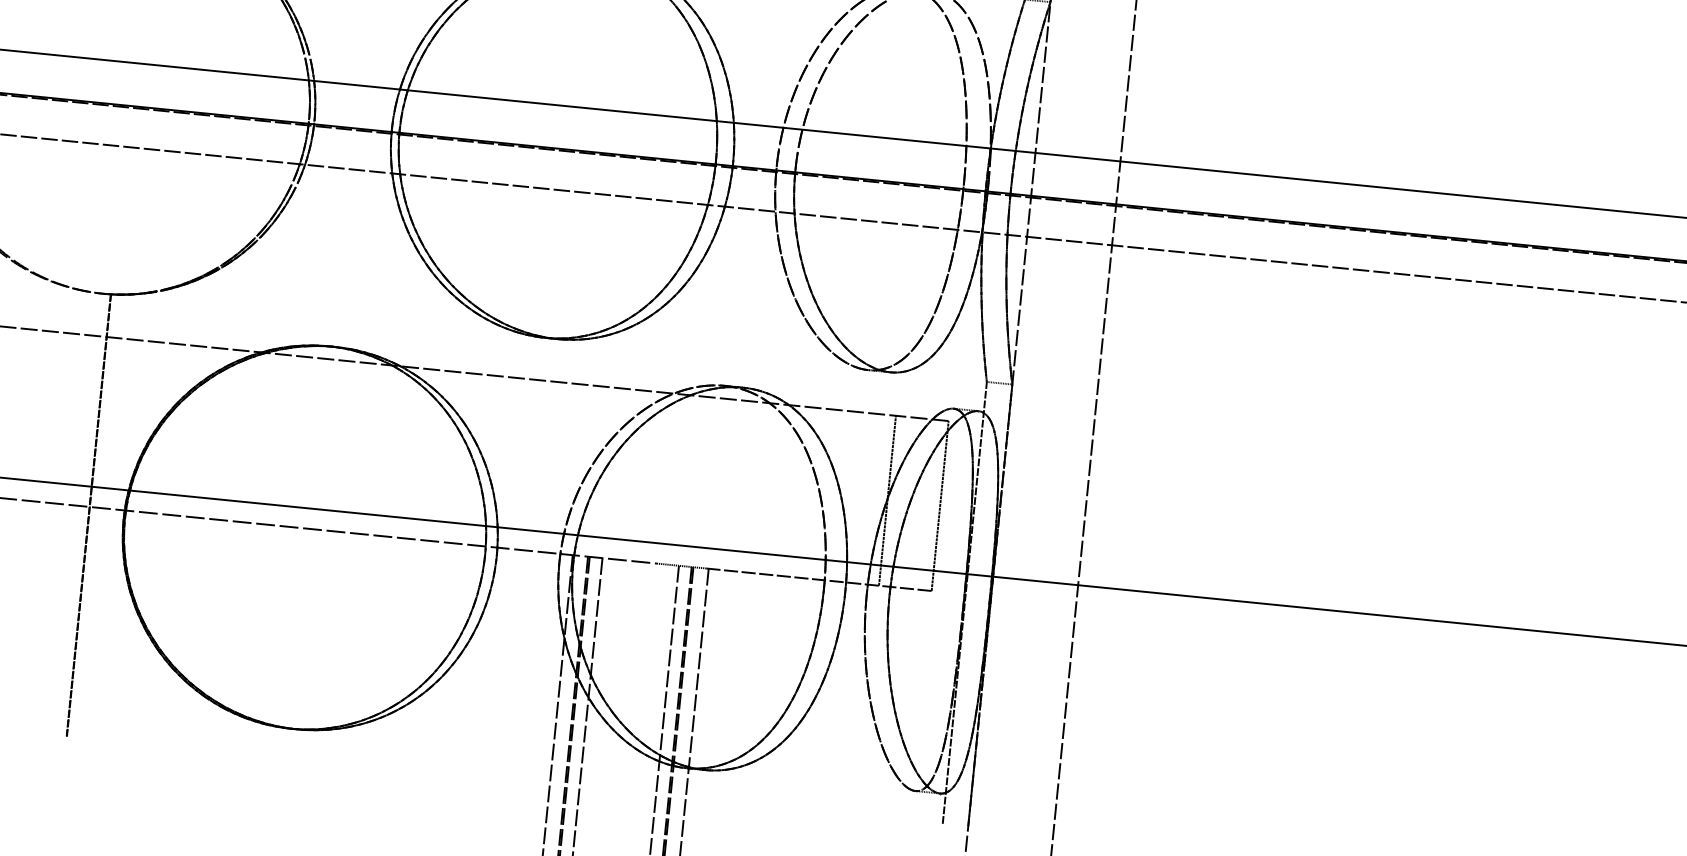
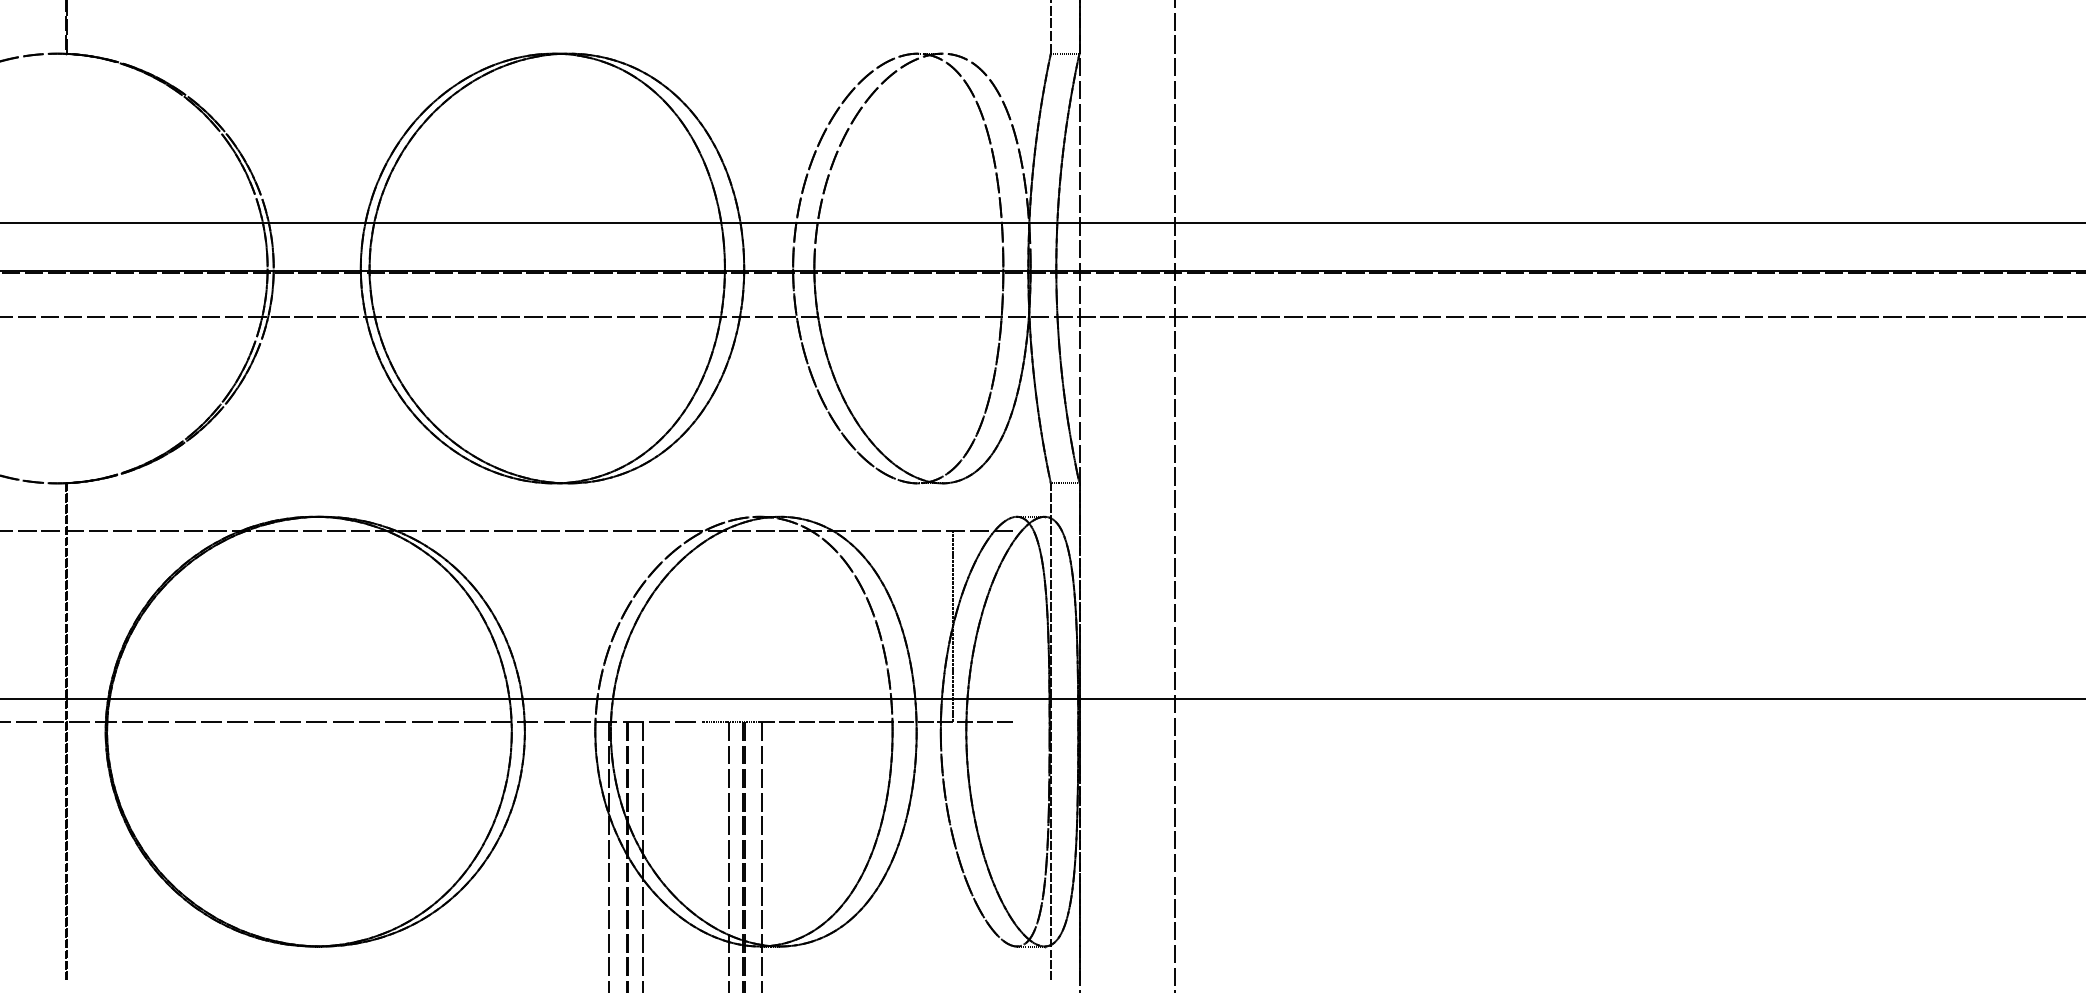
line: (940, 505) -> (1012, 626), removed

